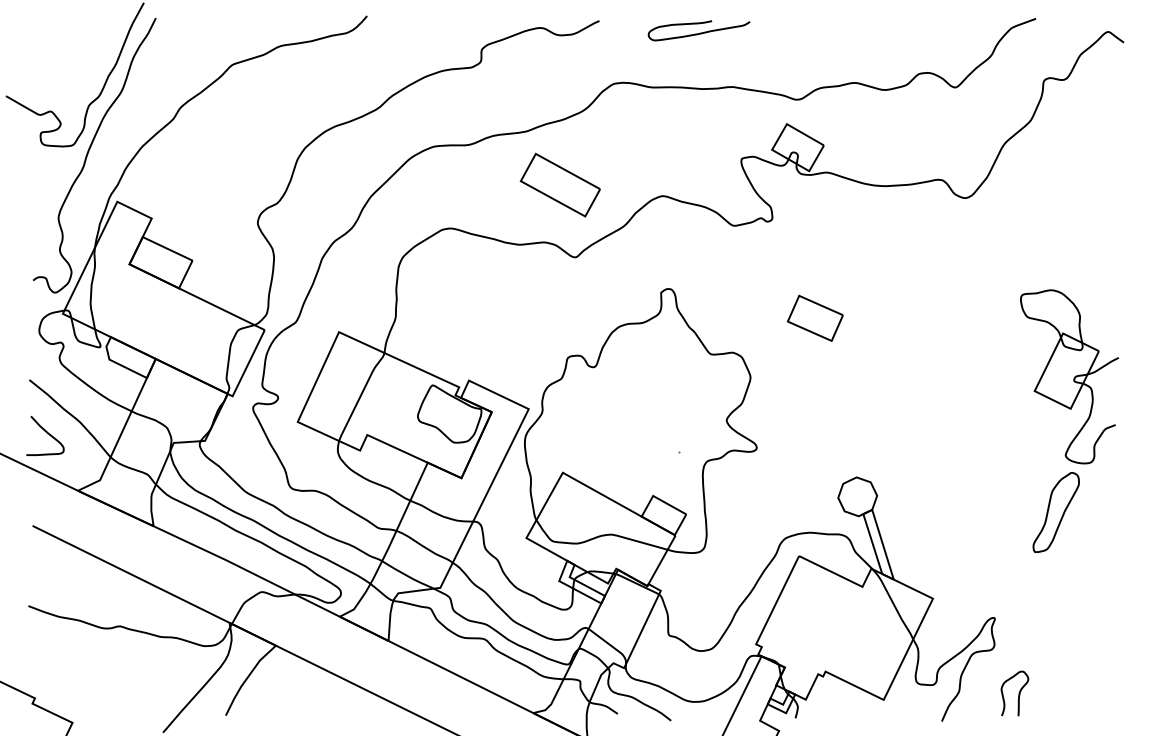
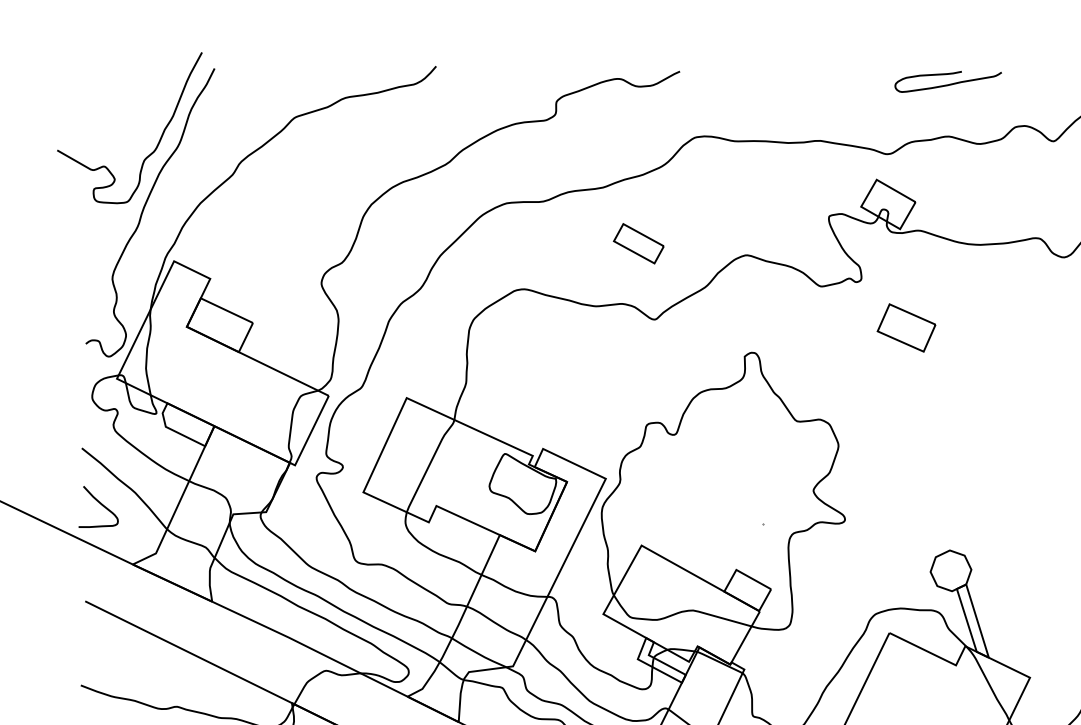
curve: (699, 32) -> (948, 83), moved
part: (559, 184) -> (638, 243), size x0.6
part: (814, 317) -> (905, 327), moved

